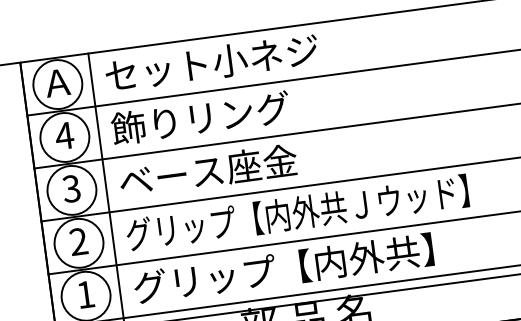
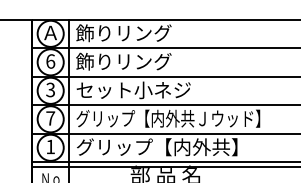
text: (211, 63) -> (133, 33), セット小ネジ -> 飾りリング
text: (64, 135) -> (50, 61), 4 -> 6
text: (225, 169) -> (133, 90), ベース座金 -> セット小ネジ
text: (78, 241) -> (50, 118), 2 -> 7

